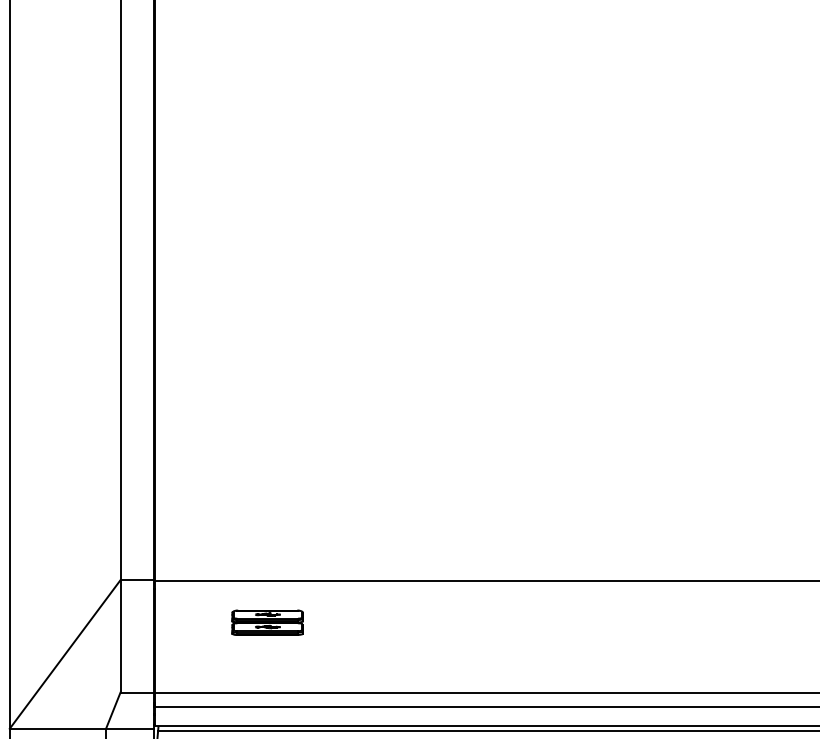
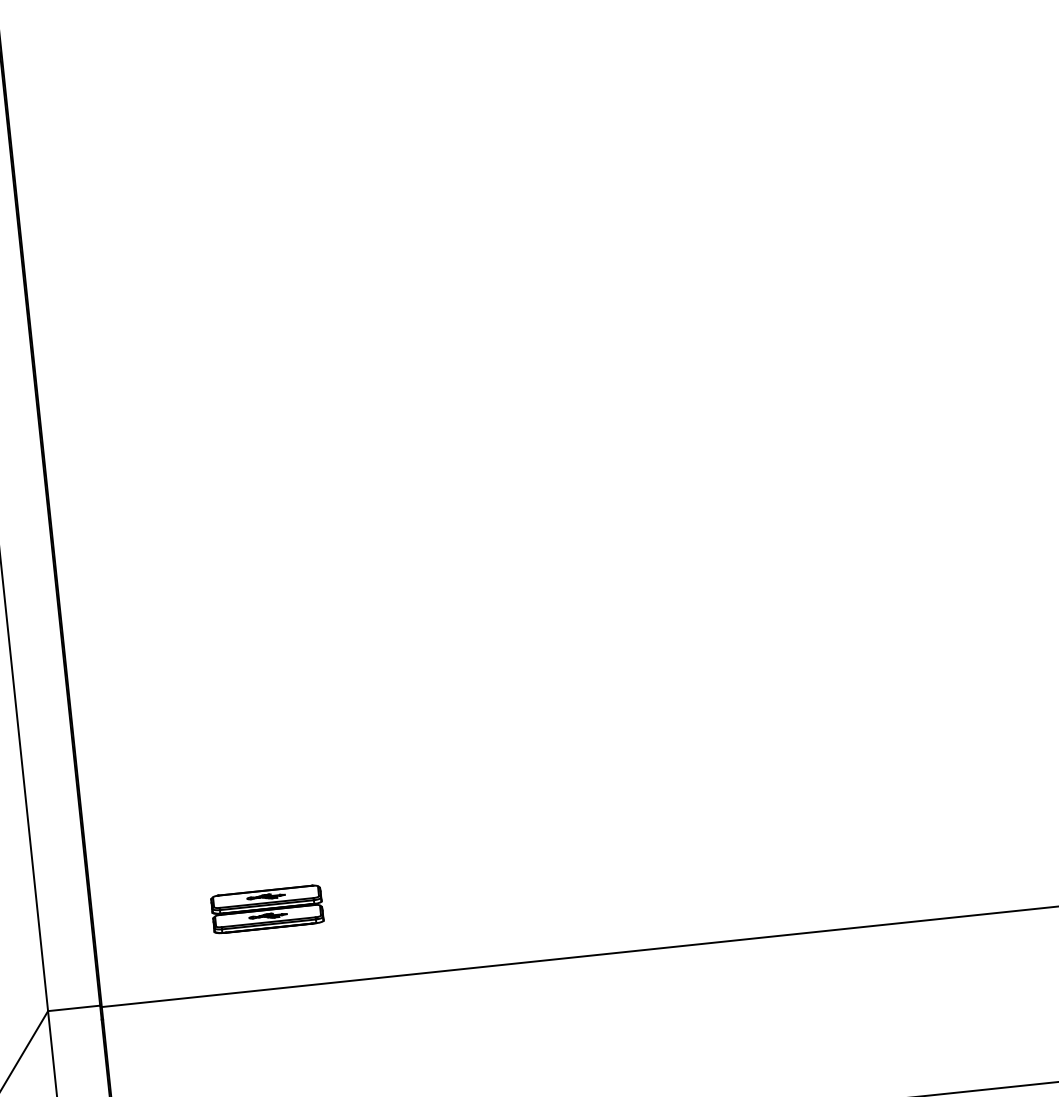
part: (267, 622) -> (267, 908), moved

